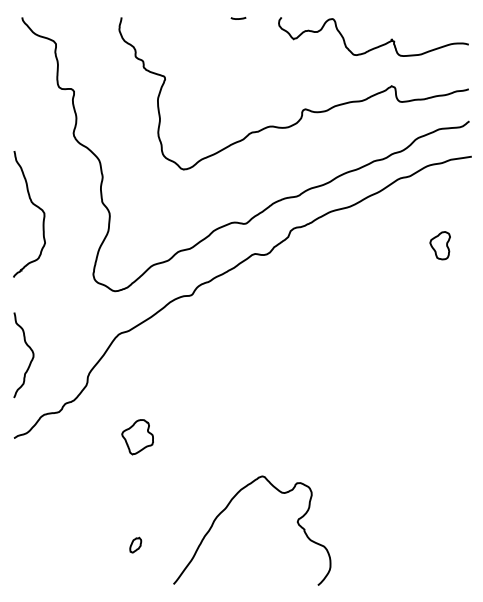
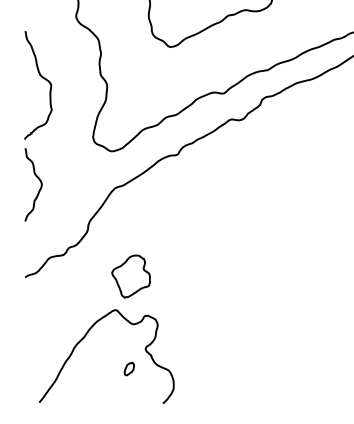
curve: (31, 358) -> (40, 187), moved
part: (137, 436) -> (130, 275), size x1.43
curve: (228, 506) -> (86, 335), moved

